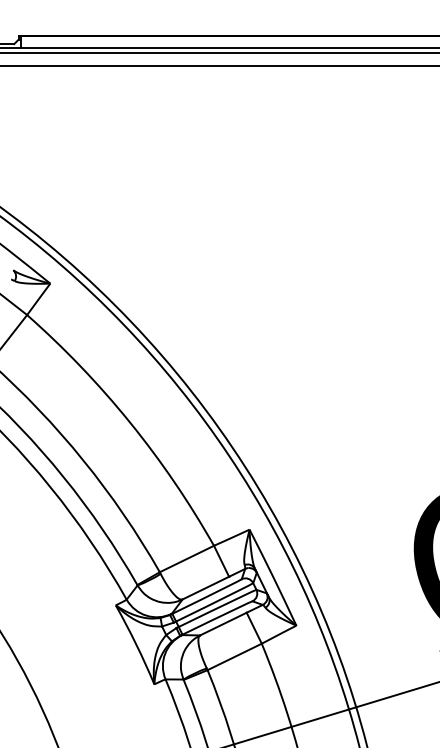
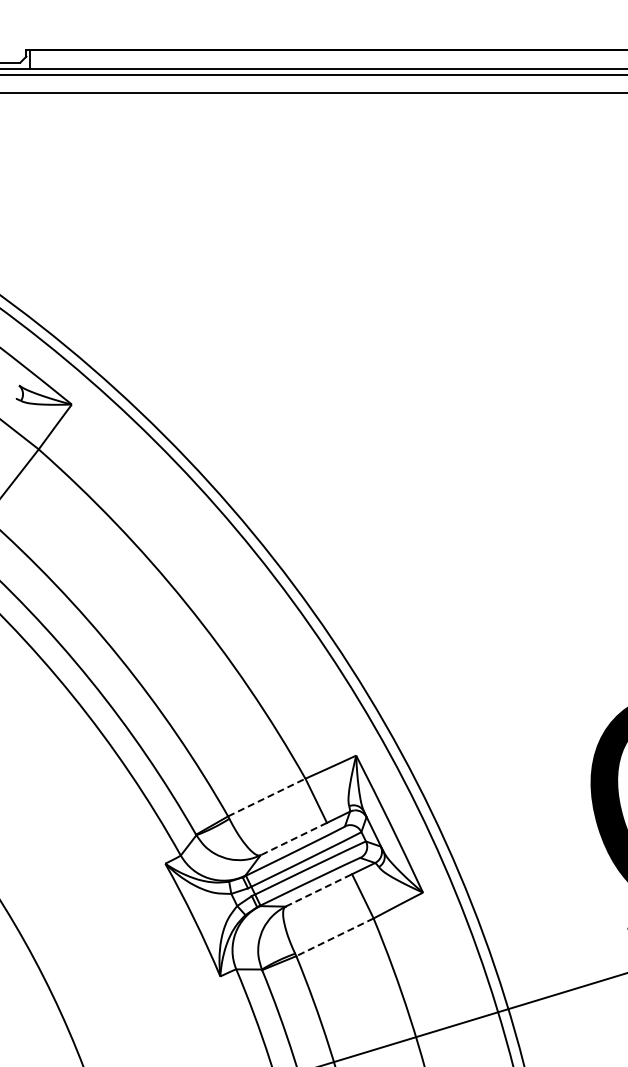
line: (187, 558) -> (267, 797), solid -> dashed
line: (205, 588) -> (293, 839), solid -> dashed
line: (223, 624) -> (318, 890), solid -> dashed
line: (234, 657) -> (334, 937), solid -> dashed

